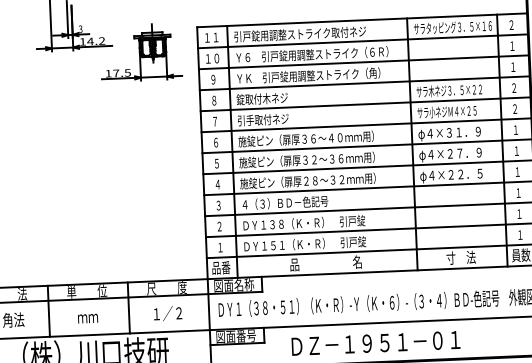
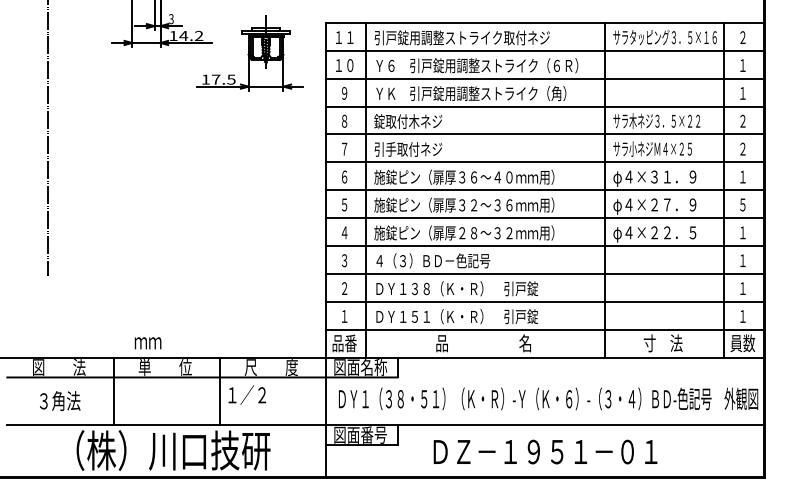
text: (516, 150) -> (742, 204), １ -> ５
text: (167, 313) -> (246, 394), moved
text: (87, 318) -> (147, 343), moved

